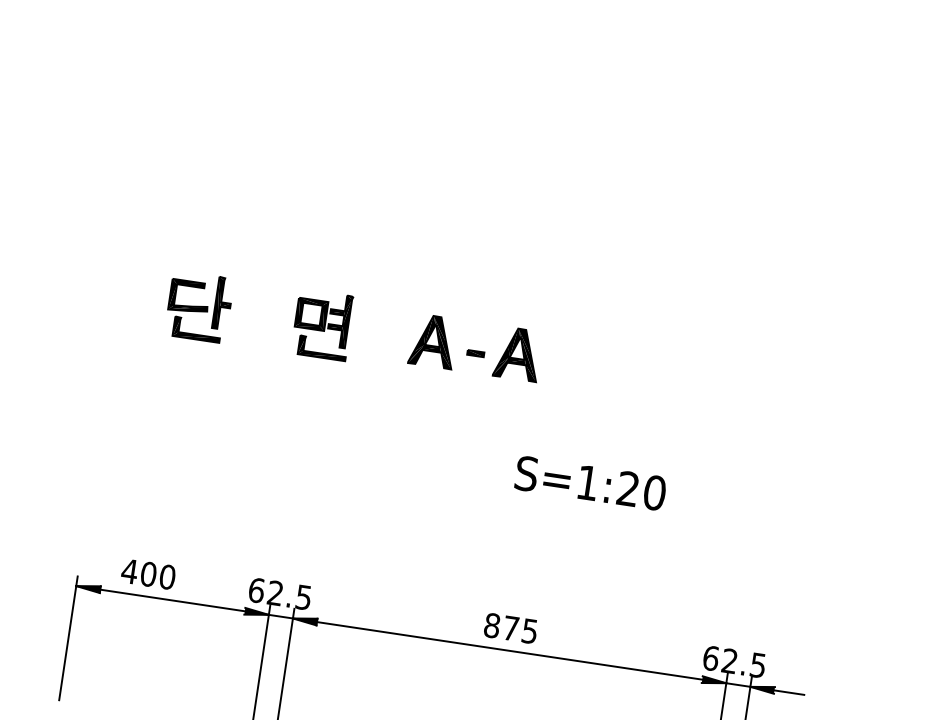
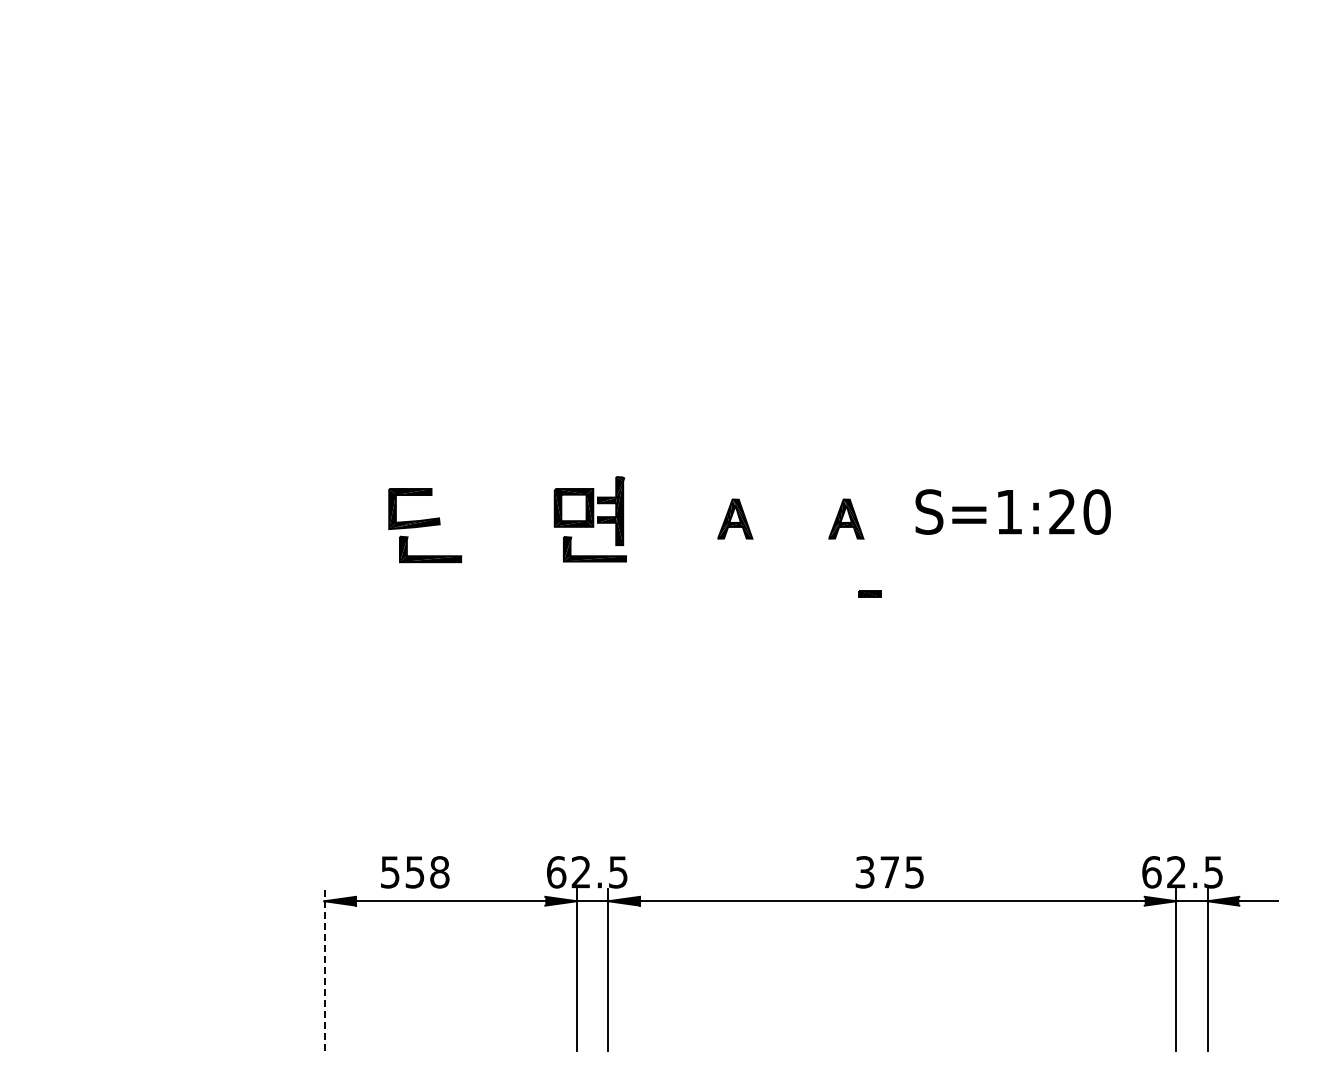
part: (223, 303) -> (458, 510), removed
part: (433, 340) -> (735, 518), size x0.6
part: (475, 353) -> (869, 593), moved
part: (518, 353) -> (846, 518), size x0.6
text: (590, 482) -> (1012, 511), moved
text: (148, 574) -> (414, 872), 400 -> 558
text: (491, 625) -> (864, 872), 875 -> 375
line: (68, 638) -> (324, 969), solid -> dashed

